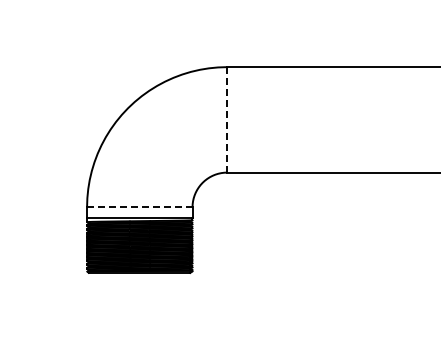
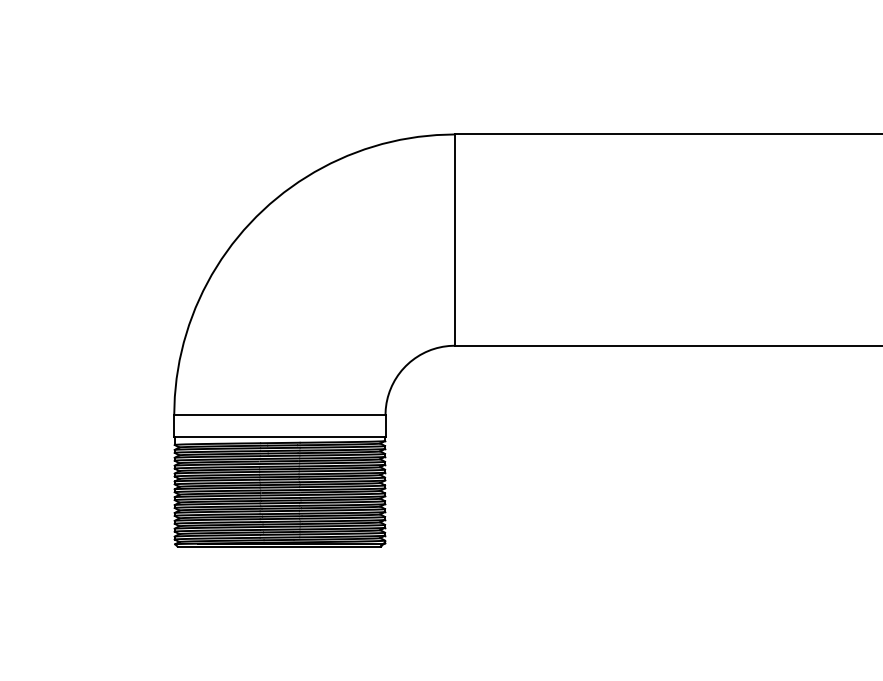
line: (227, 119) -> (455, 239), dashed -> solid
line: (139, 207) -> (279, 415), dashed -> solid

